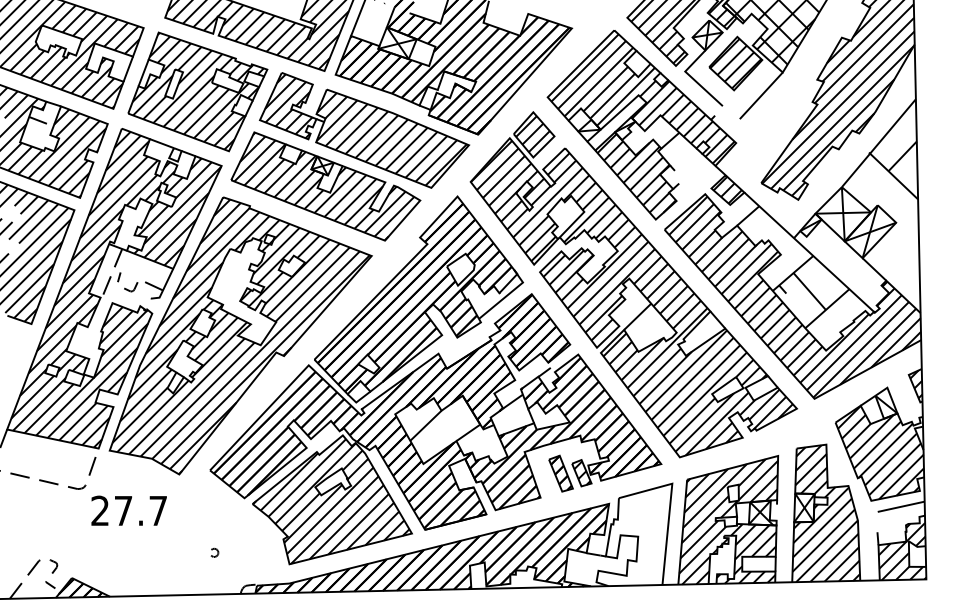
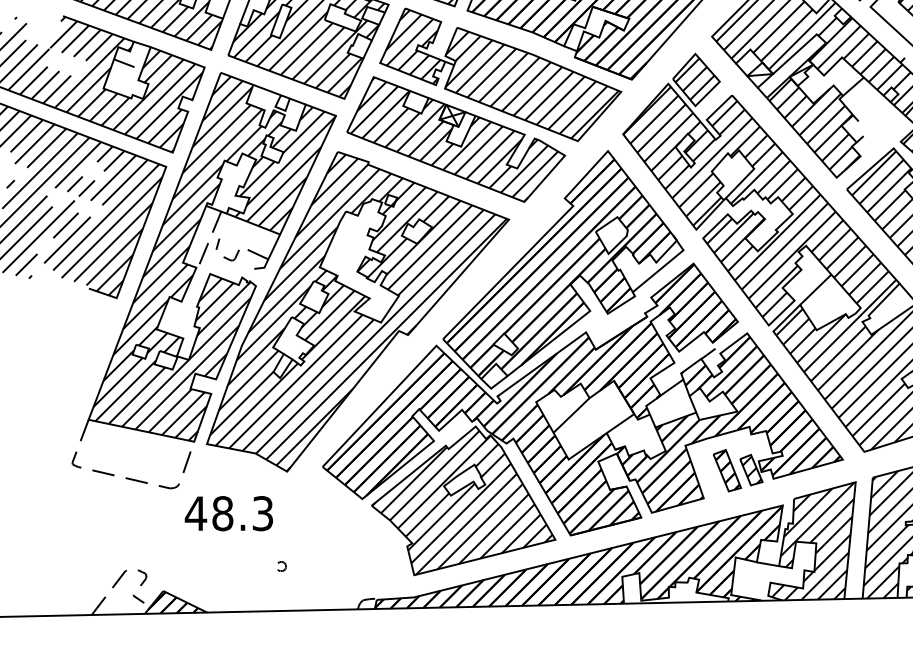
text: (128, 510) -> (228, 513), 27.7 -> 48.3
hatch: (635, 535) -> (813, 541), added
part: (214, 552) -> (281, 566), moved

